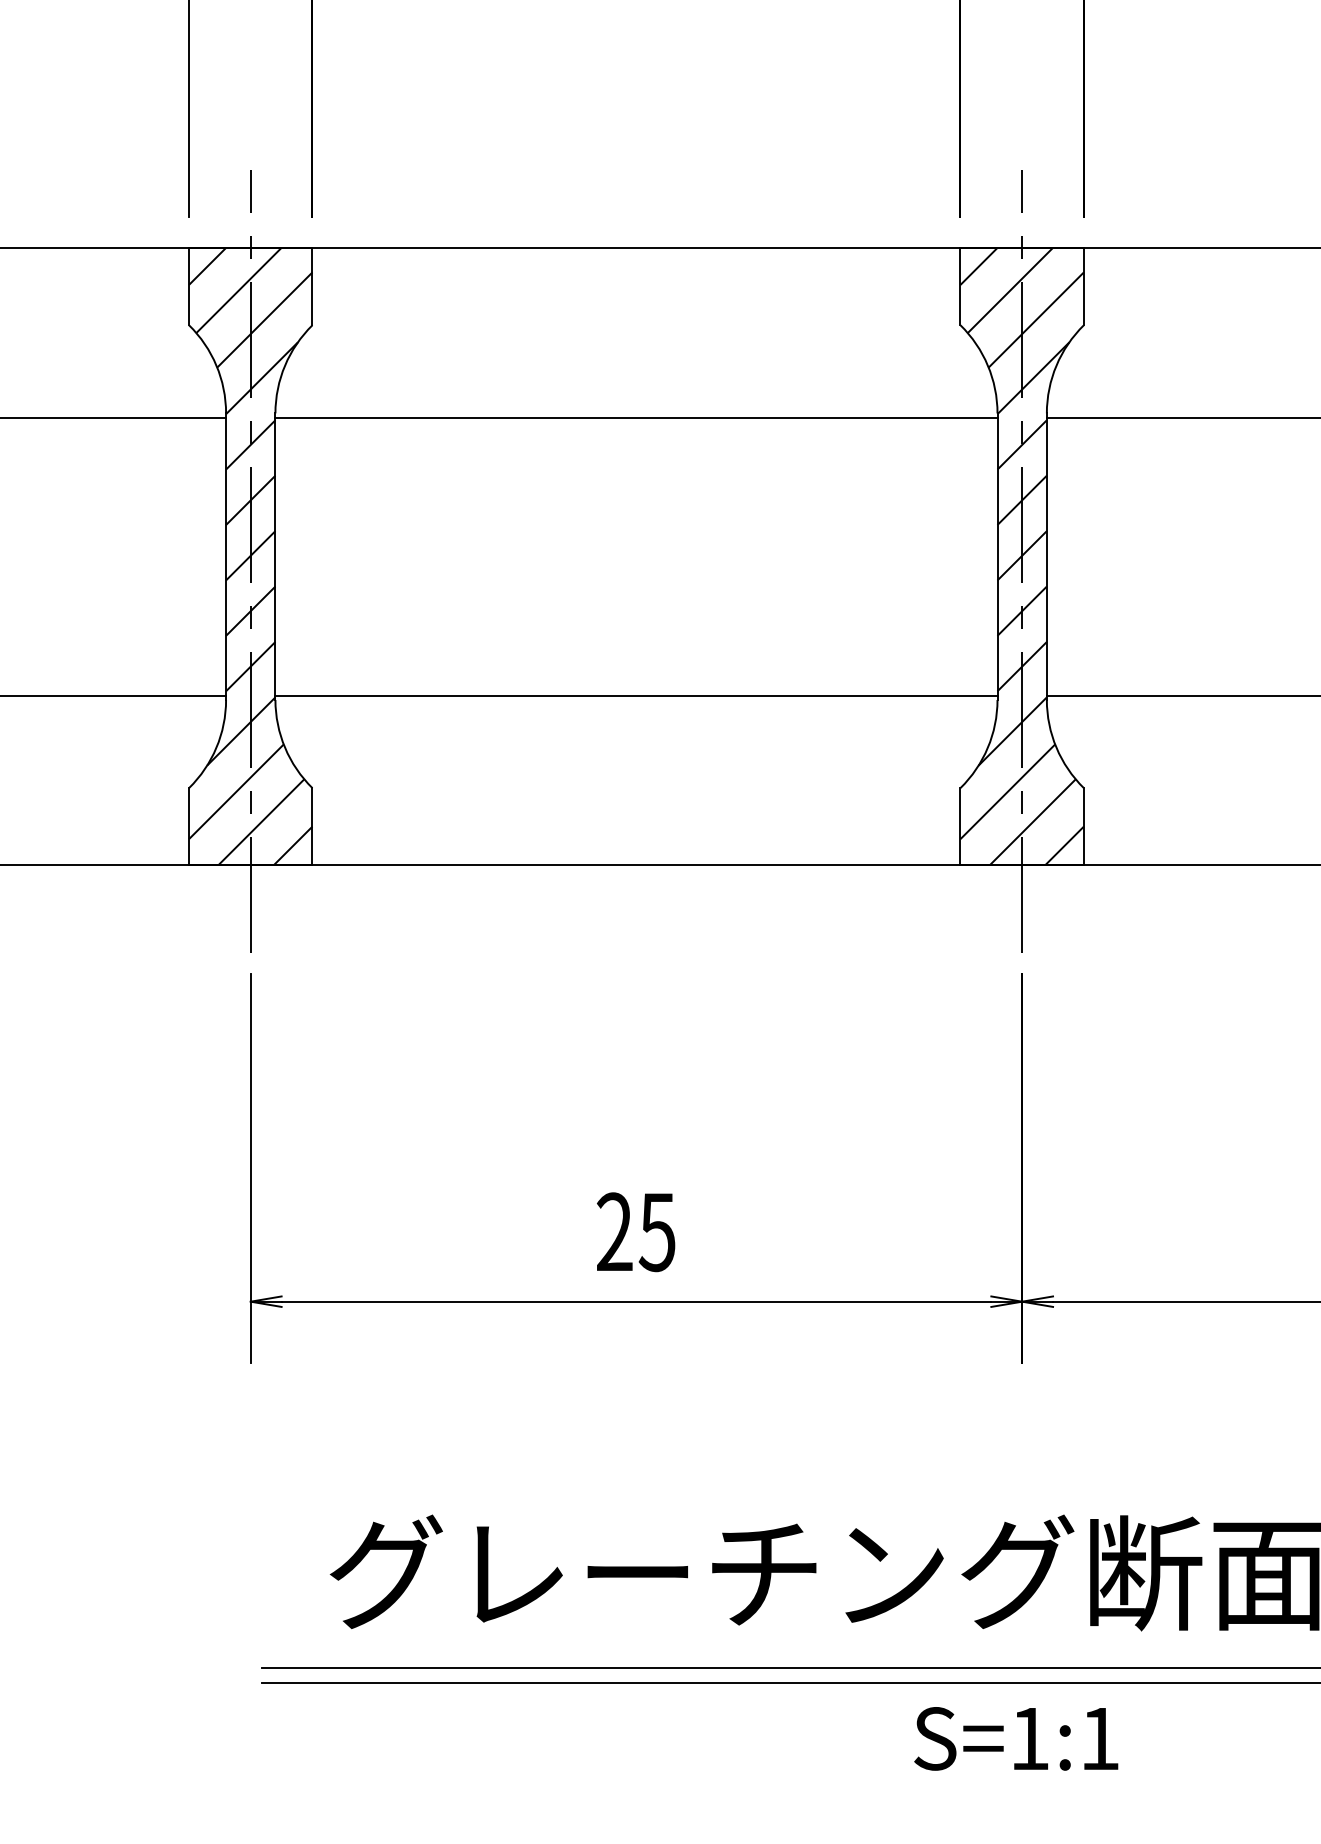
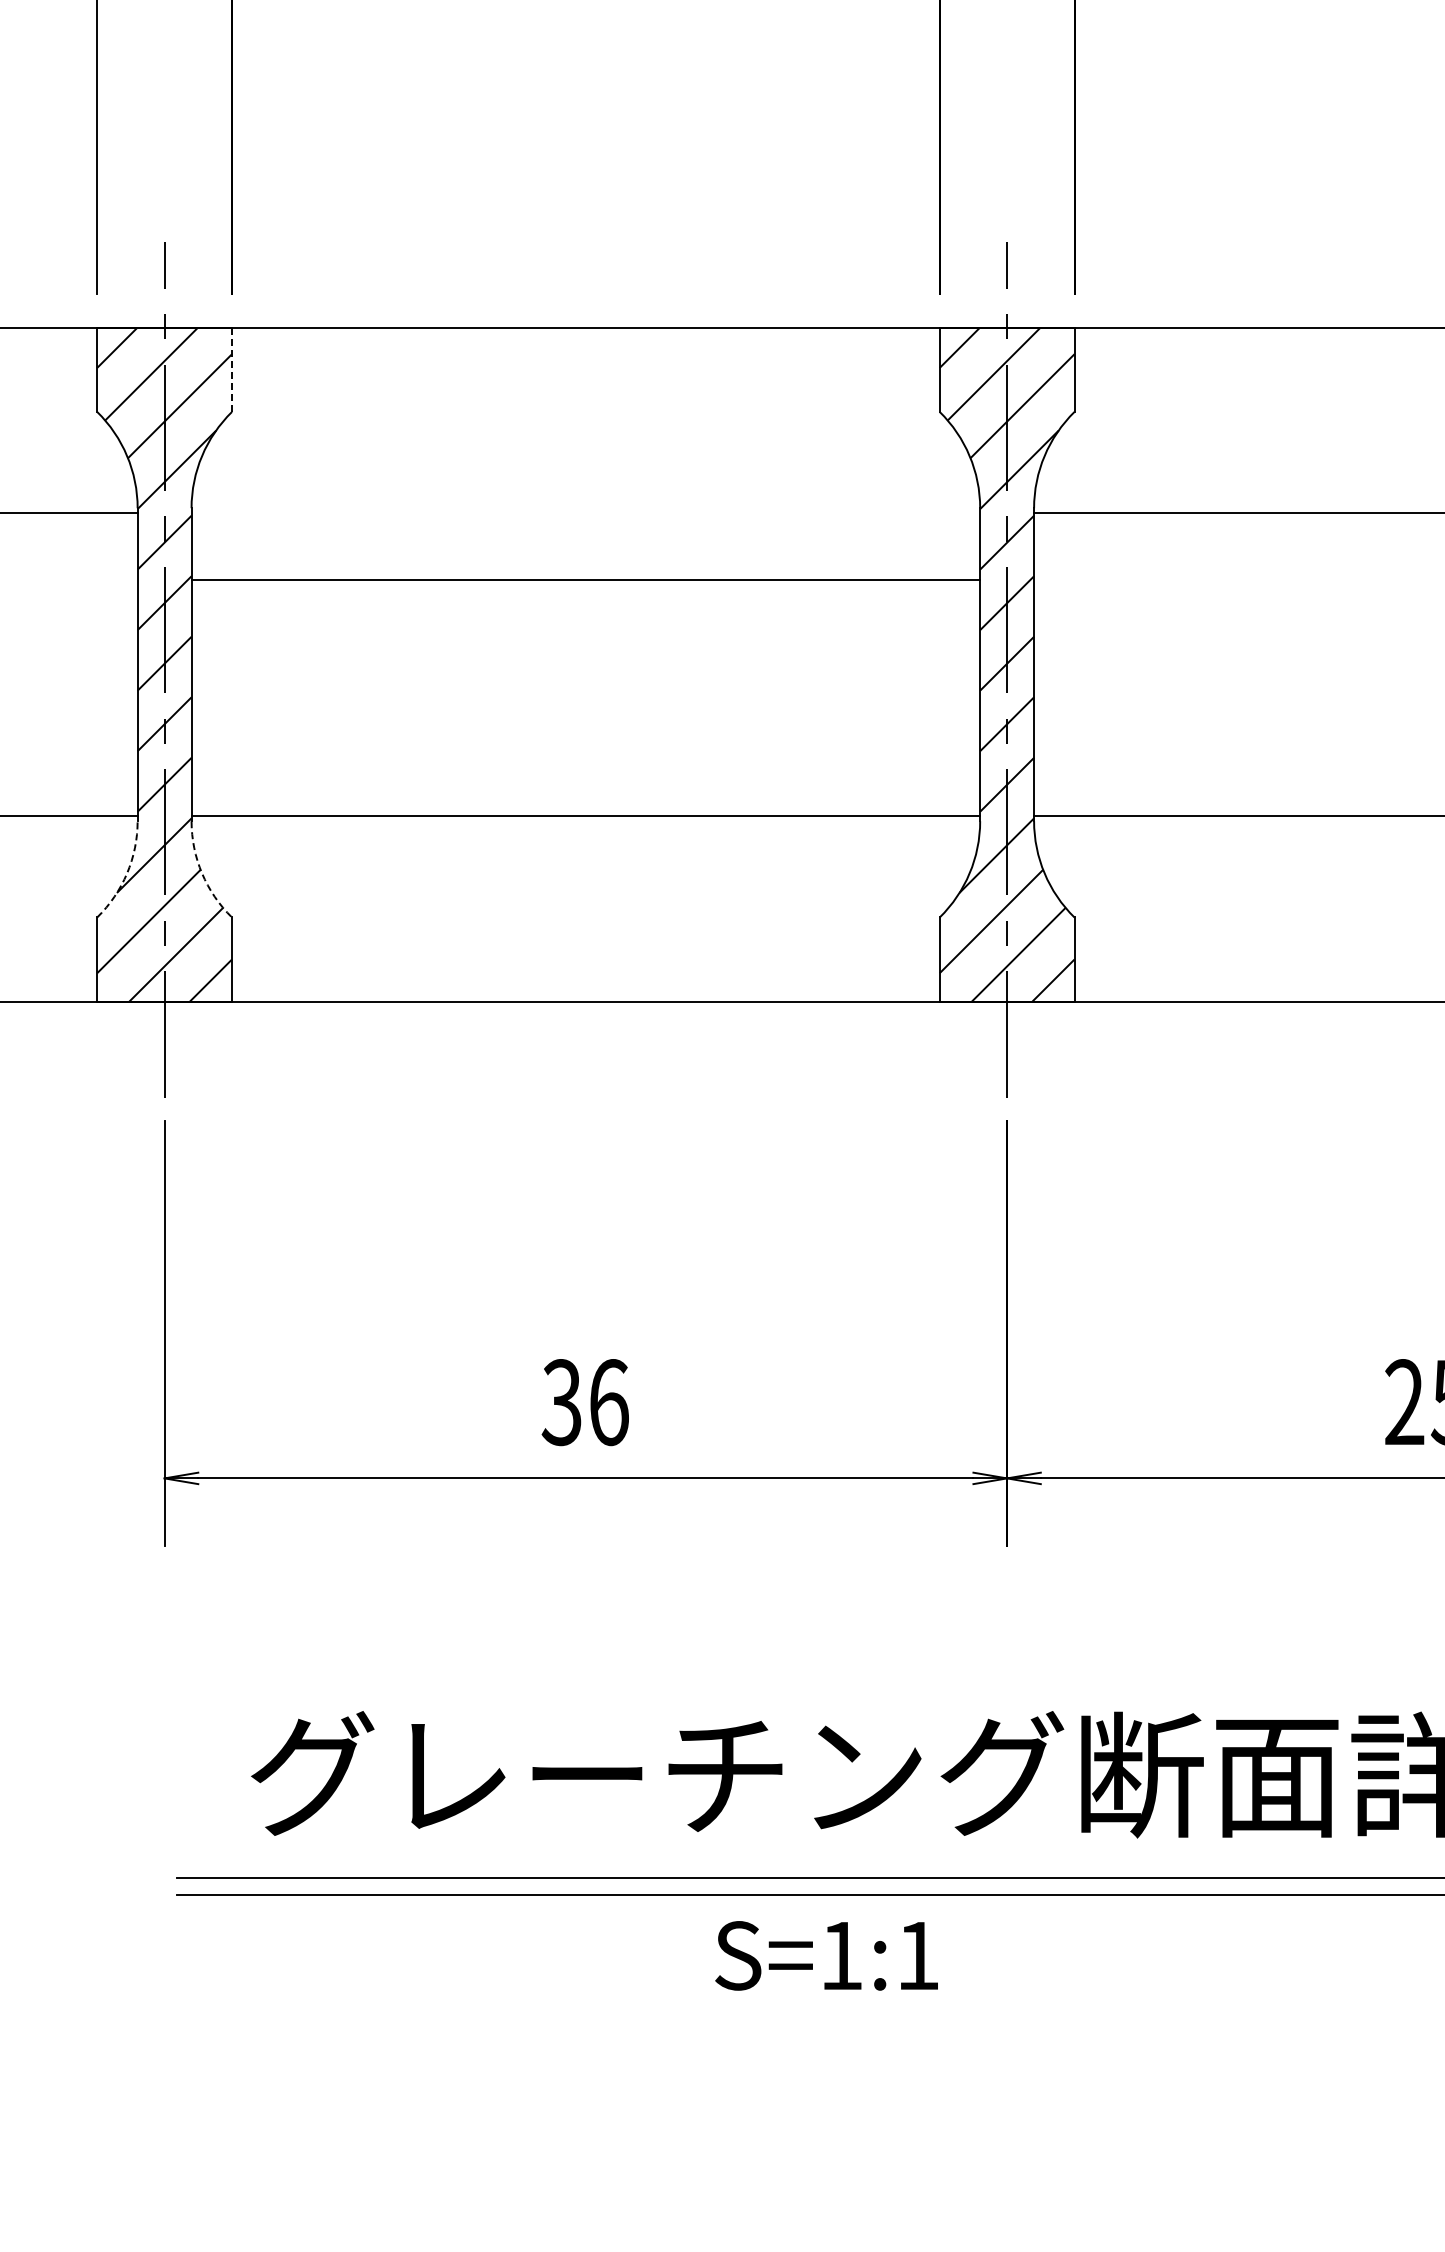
line: (312, 286) -> (232, 369), solid -> dashed
line: (636, 418) -> (585, 580), moved
arc: (216, 747) -> (127, 873), solid -> dashed
arc: (285, 747) -> (202, 873), solid -> dashed
text: (635, 1232) -> (584, 1402), 25 -> 36
text: (1016, 1738) -> (826, 1955), moved

